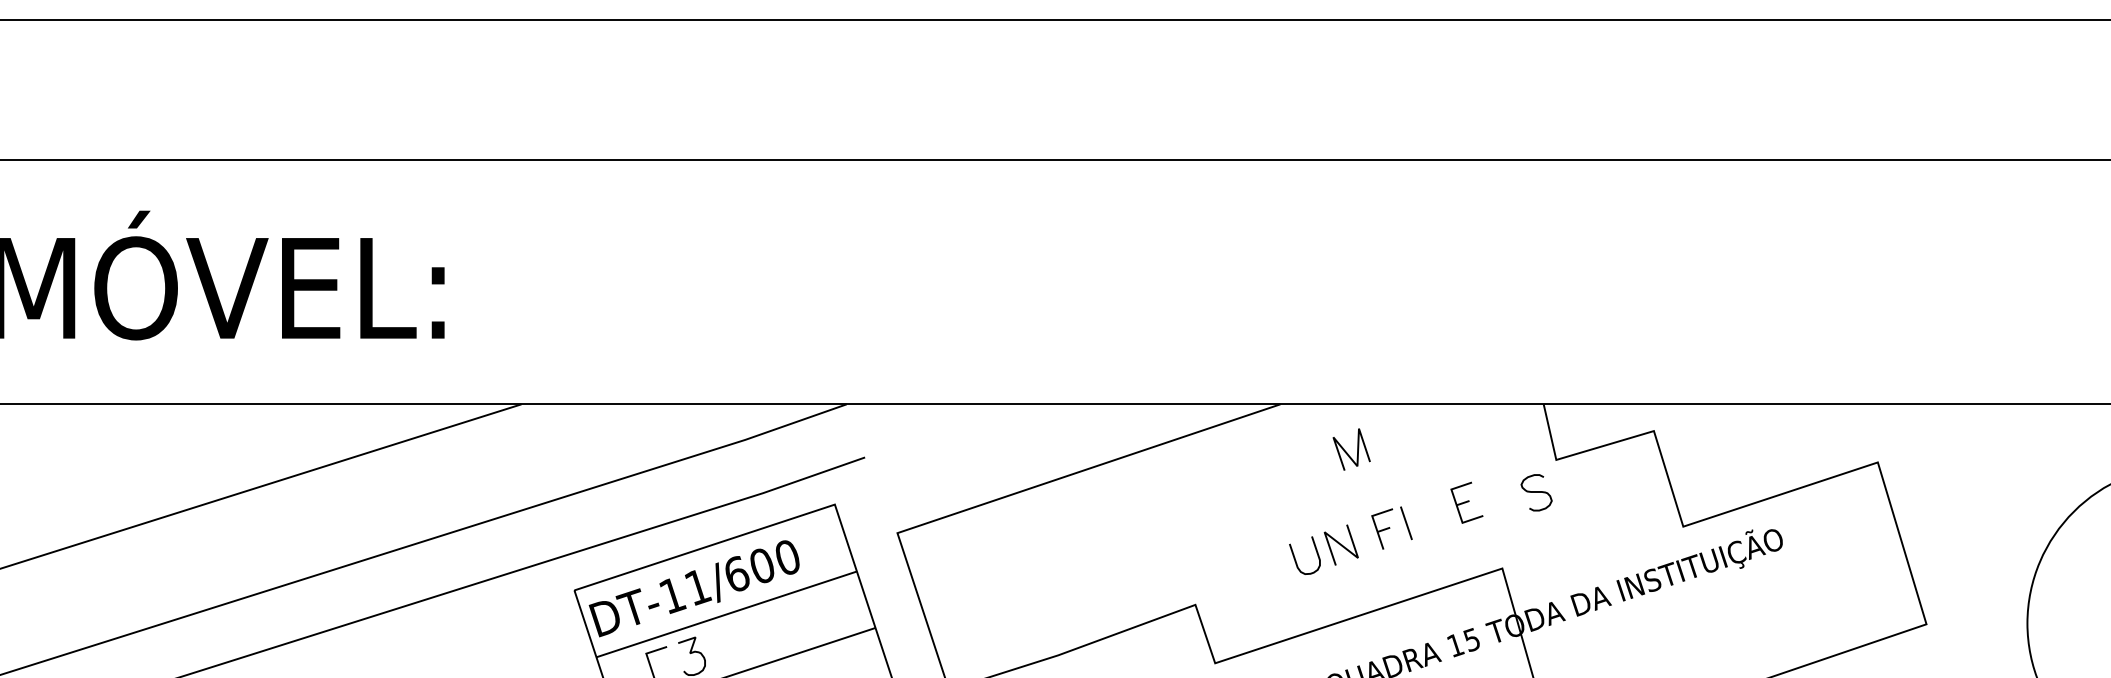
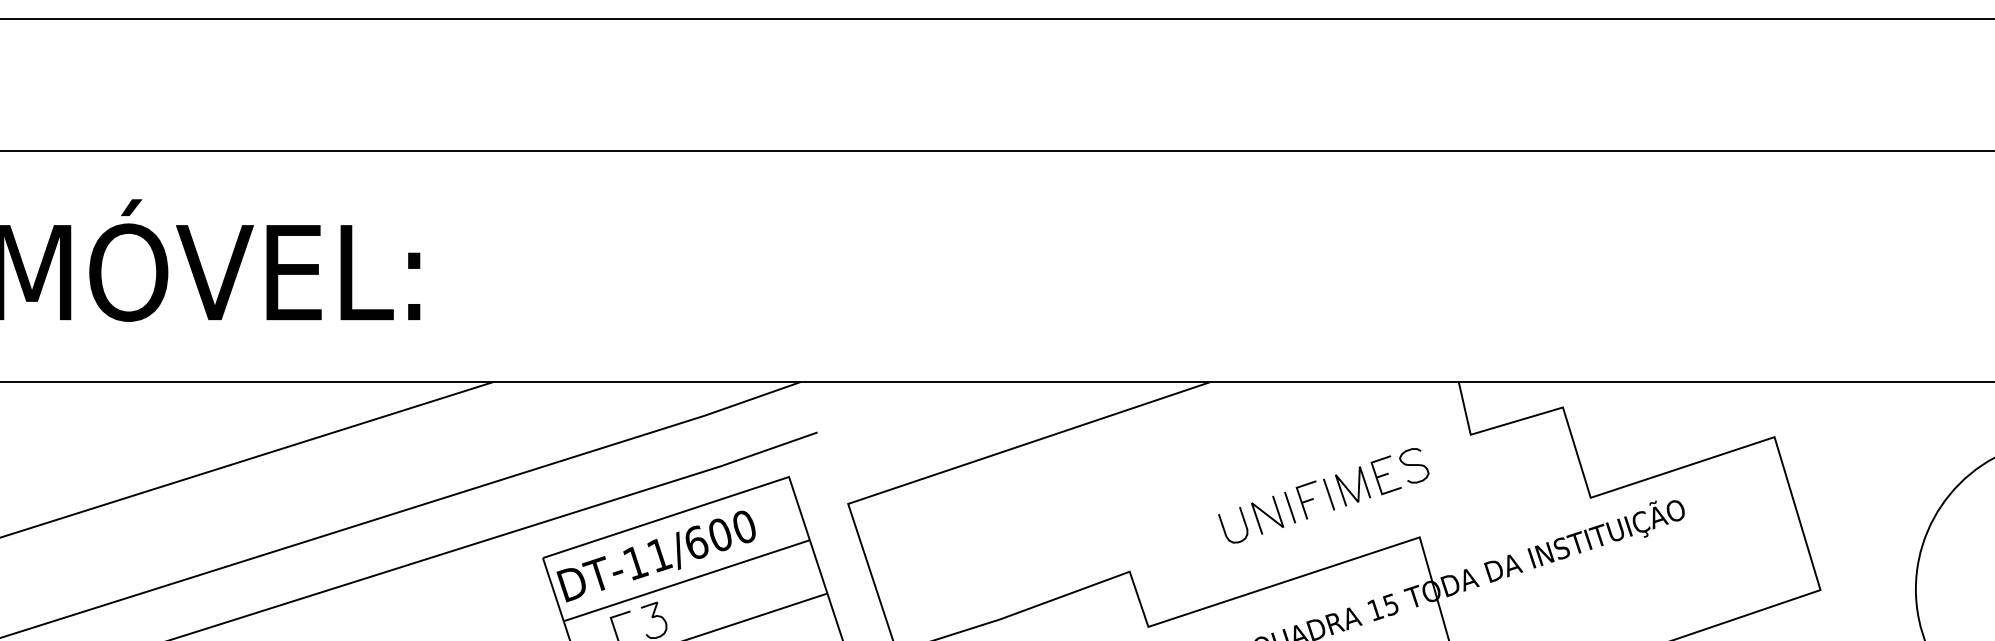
line: (1347, 452) -> (1349, 489), moved
curve: (1536, 492) -> (1414, 465), moved
line: (1365, 536) -> (1290, 507), added

